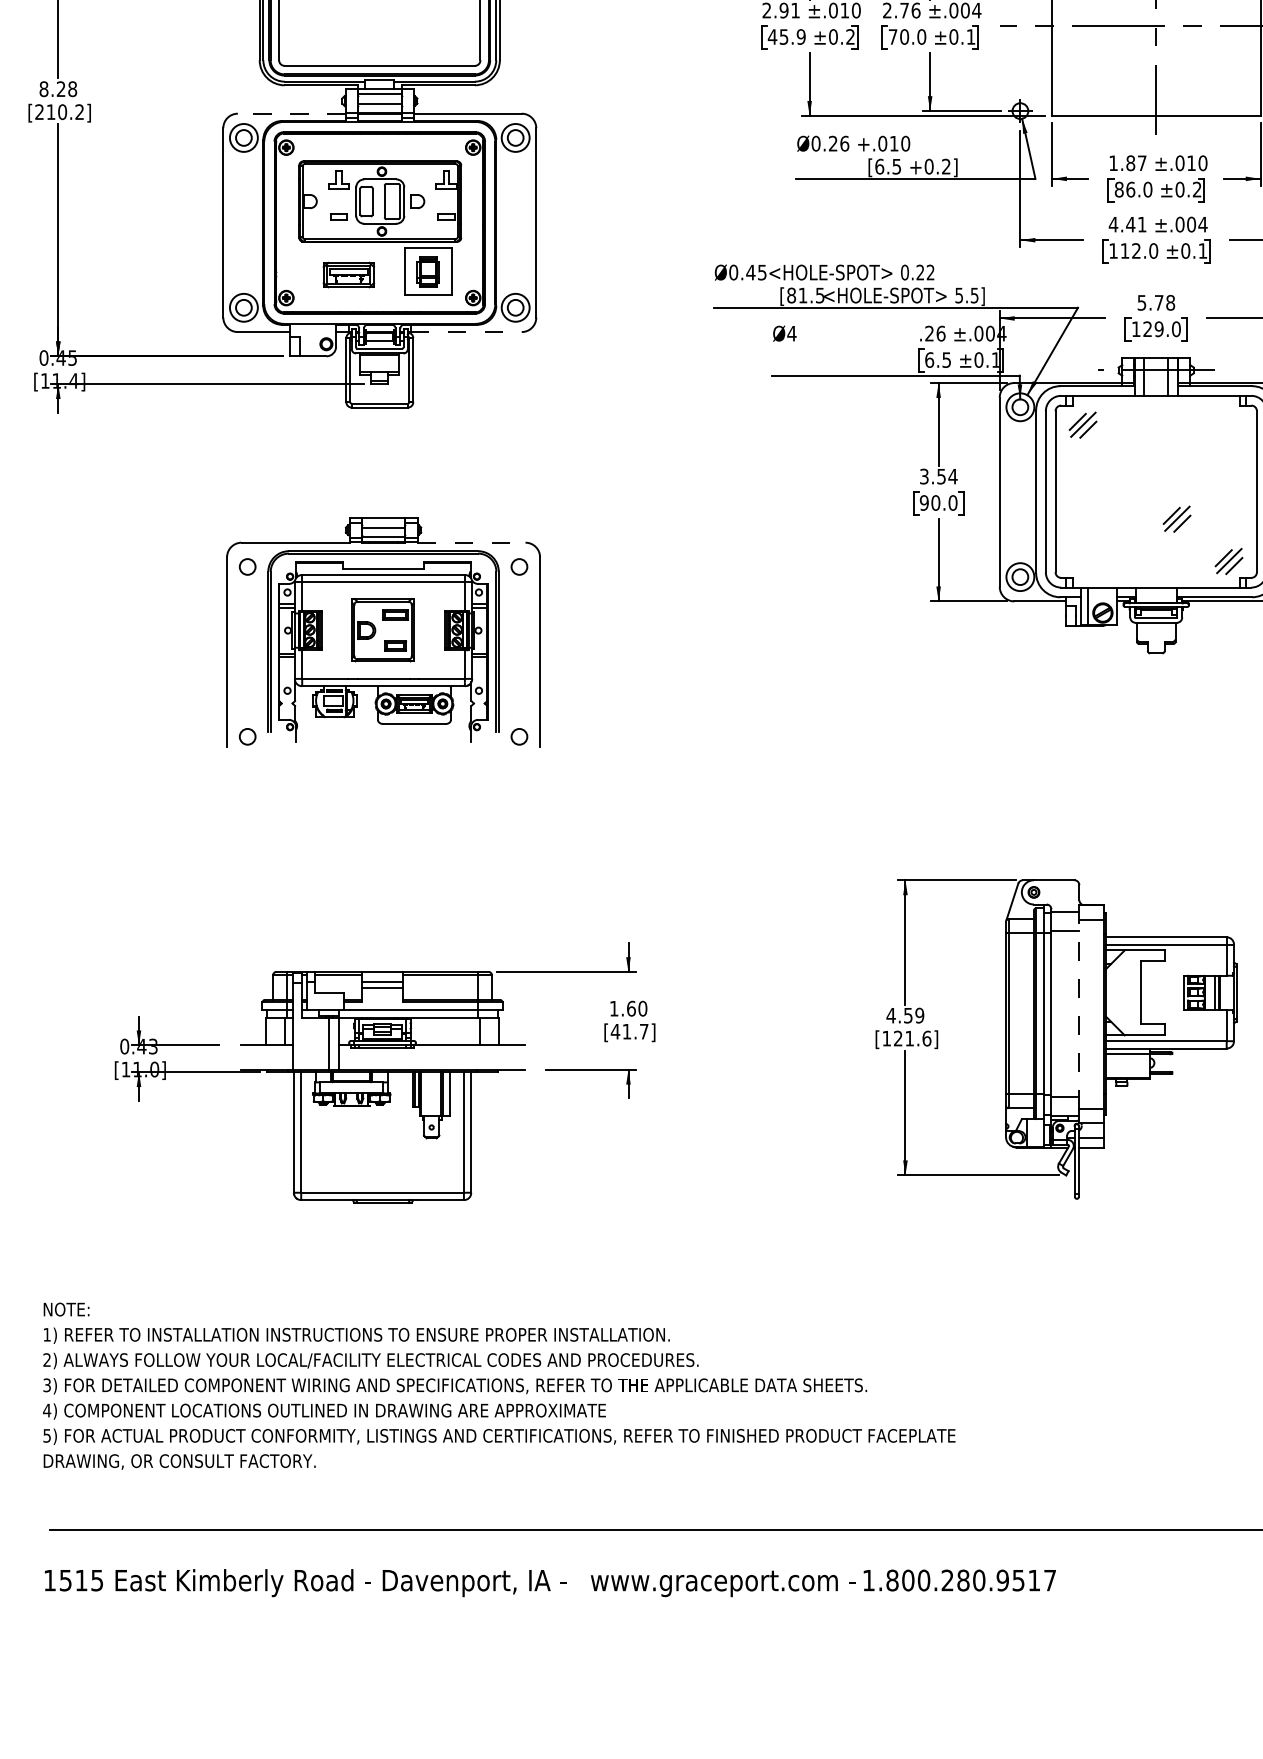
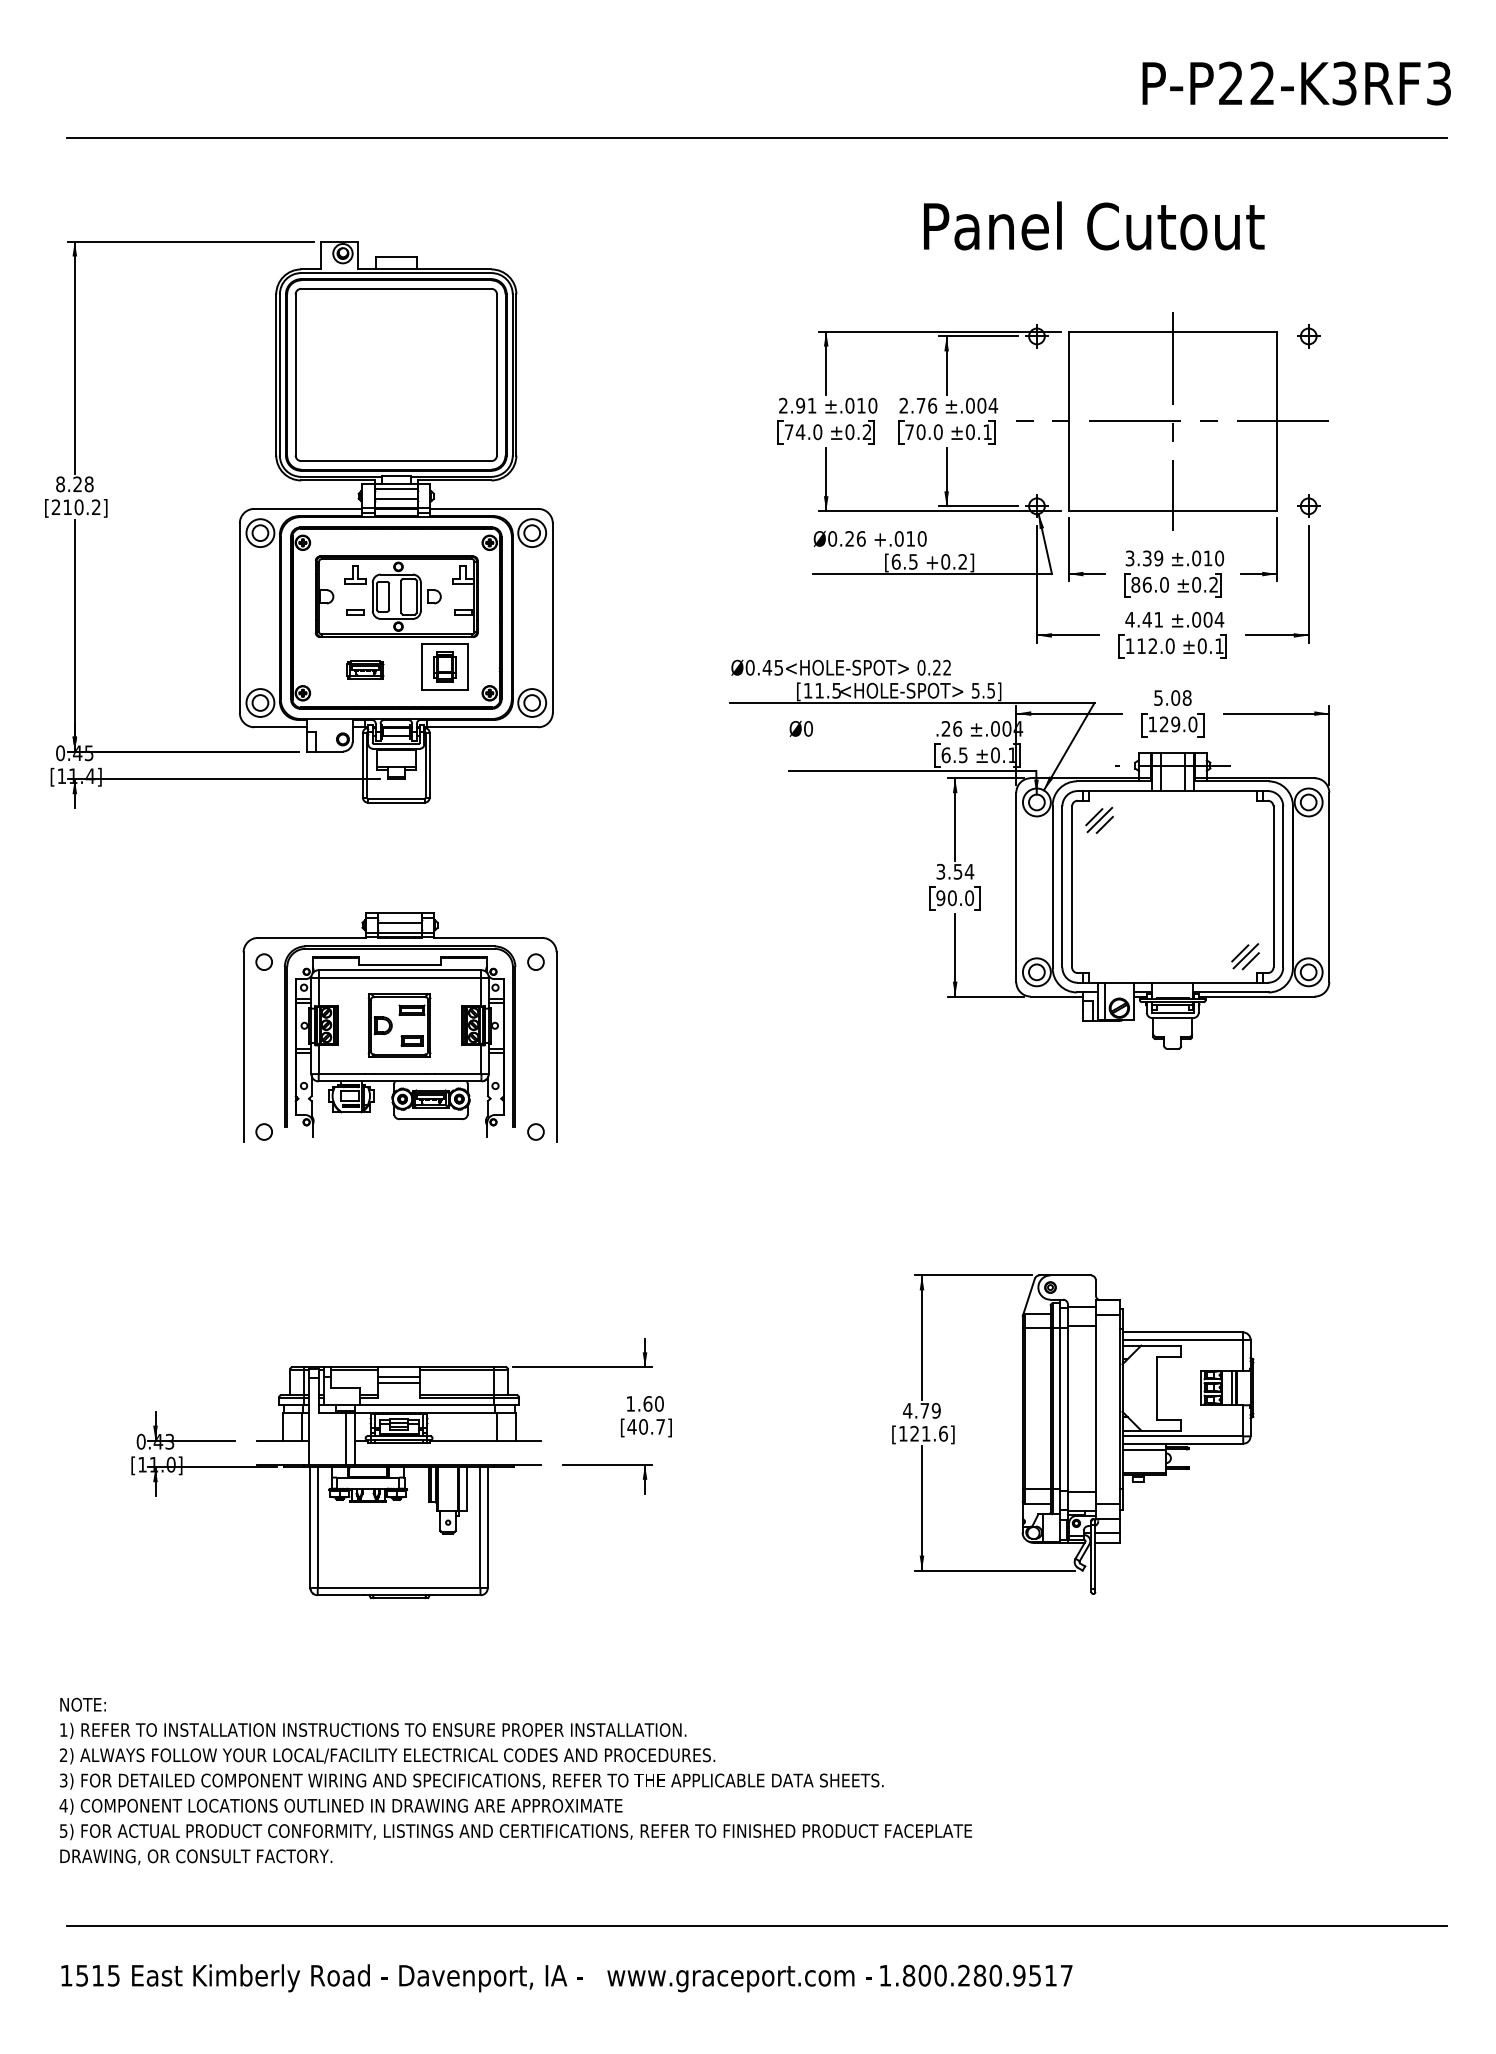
text: (786, 37) -> (803, 432), 45.9 -> 74.0
line: (291, 113) -> (308, 508), dashed -> solid
text: (1127, 163) -> (1144, 558), 1.87 -> 3.39
part: (348, 274) -> (365, 669), size x0.71
text: (790, 295) -> (807, 690), [81.5 -> [11.5
text: (1158, 302) -> (1175, 697), 5.78 -> 5.08
line: (466, 332) -> (483, 727), dashed -> solid
text: (791, 333) -> (808, 728), Ø4 -> Ø0
part: (1176, 518) -> (1193, 913), removed
line: (471, 542) -> (488, 937), dashed -> solid
line: (1078, 1014) -> (1095, 1409), dashed -> solid
text: (907, 1015) -> (924, 1410), 4.59 -> 4.79
text: (626, 1031) -> (643, 1426), [41.7] -> [40.7]

